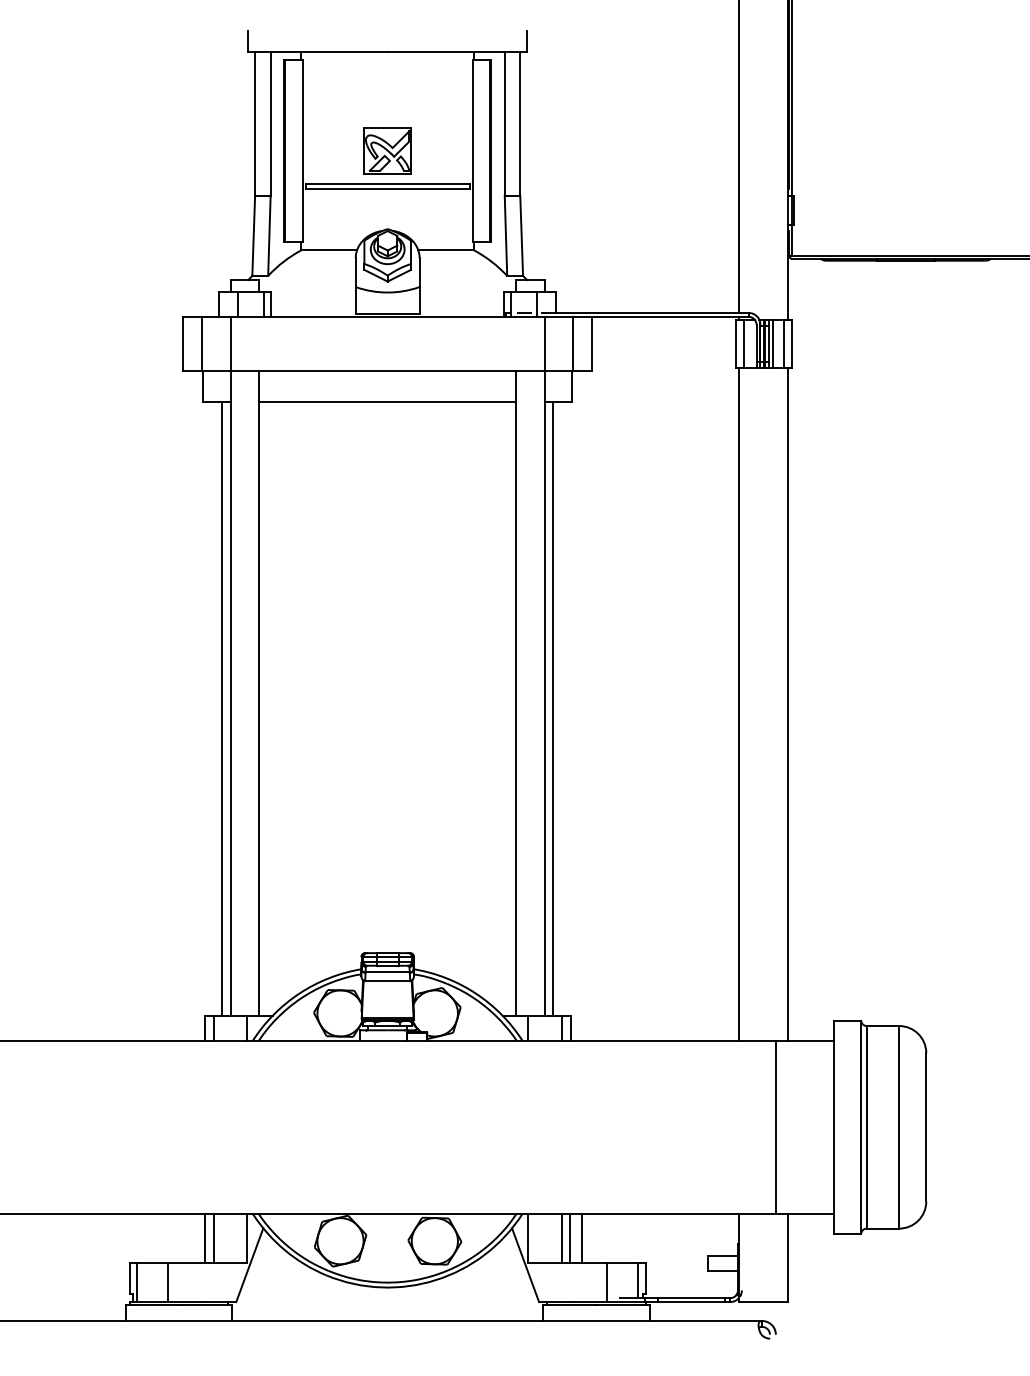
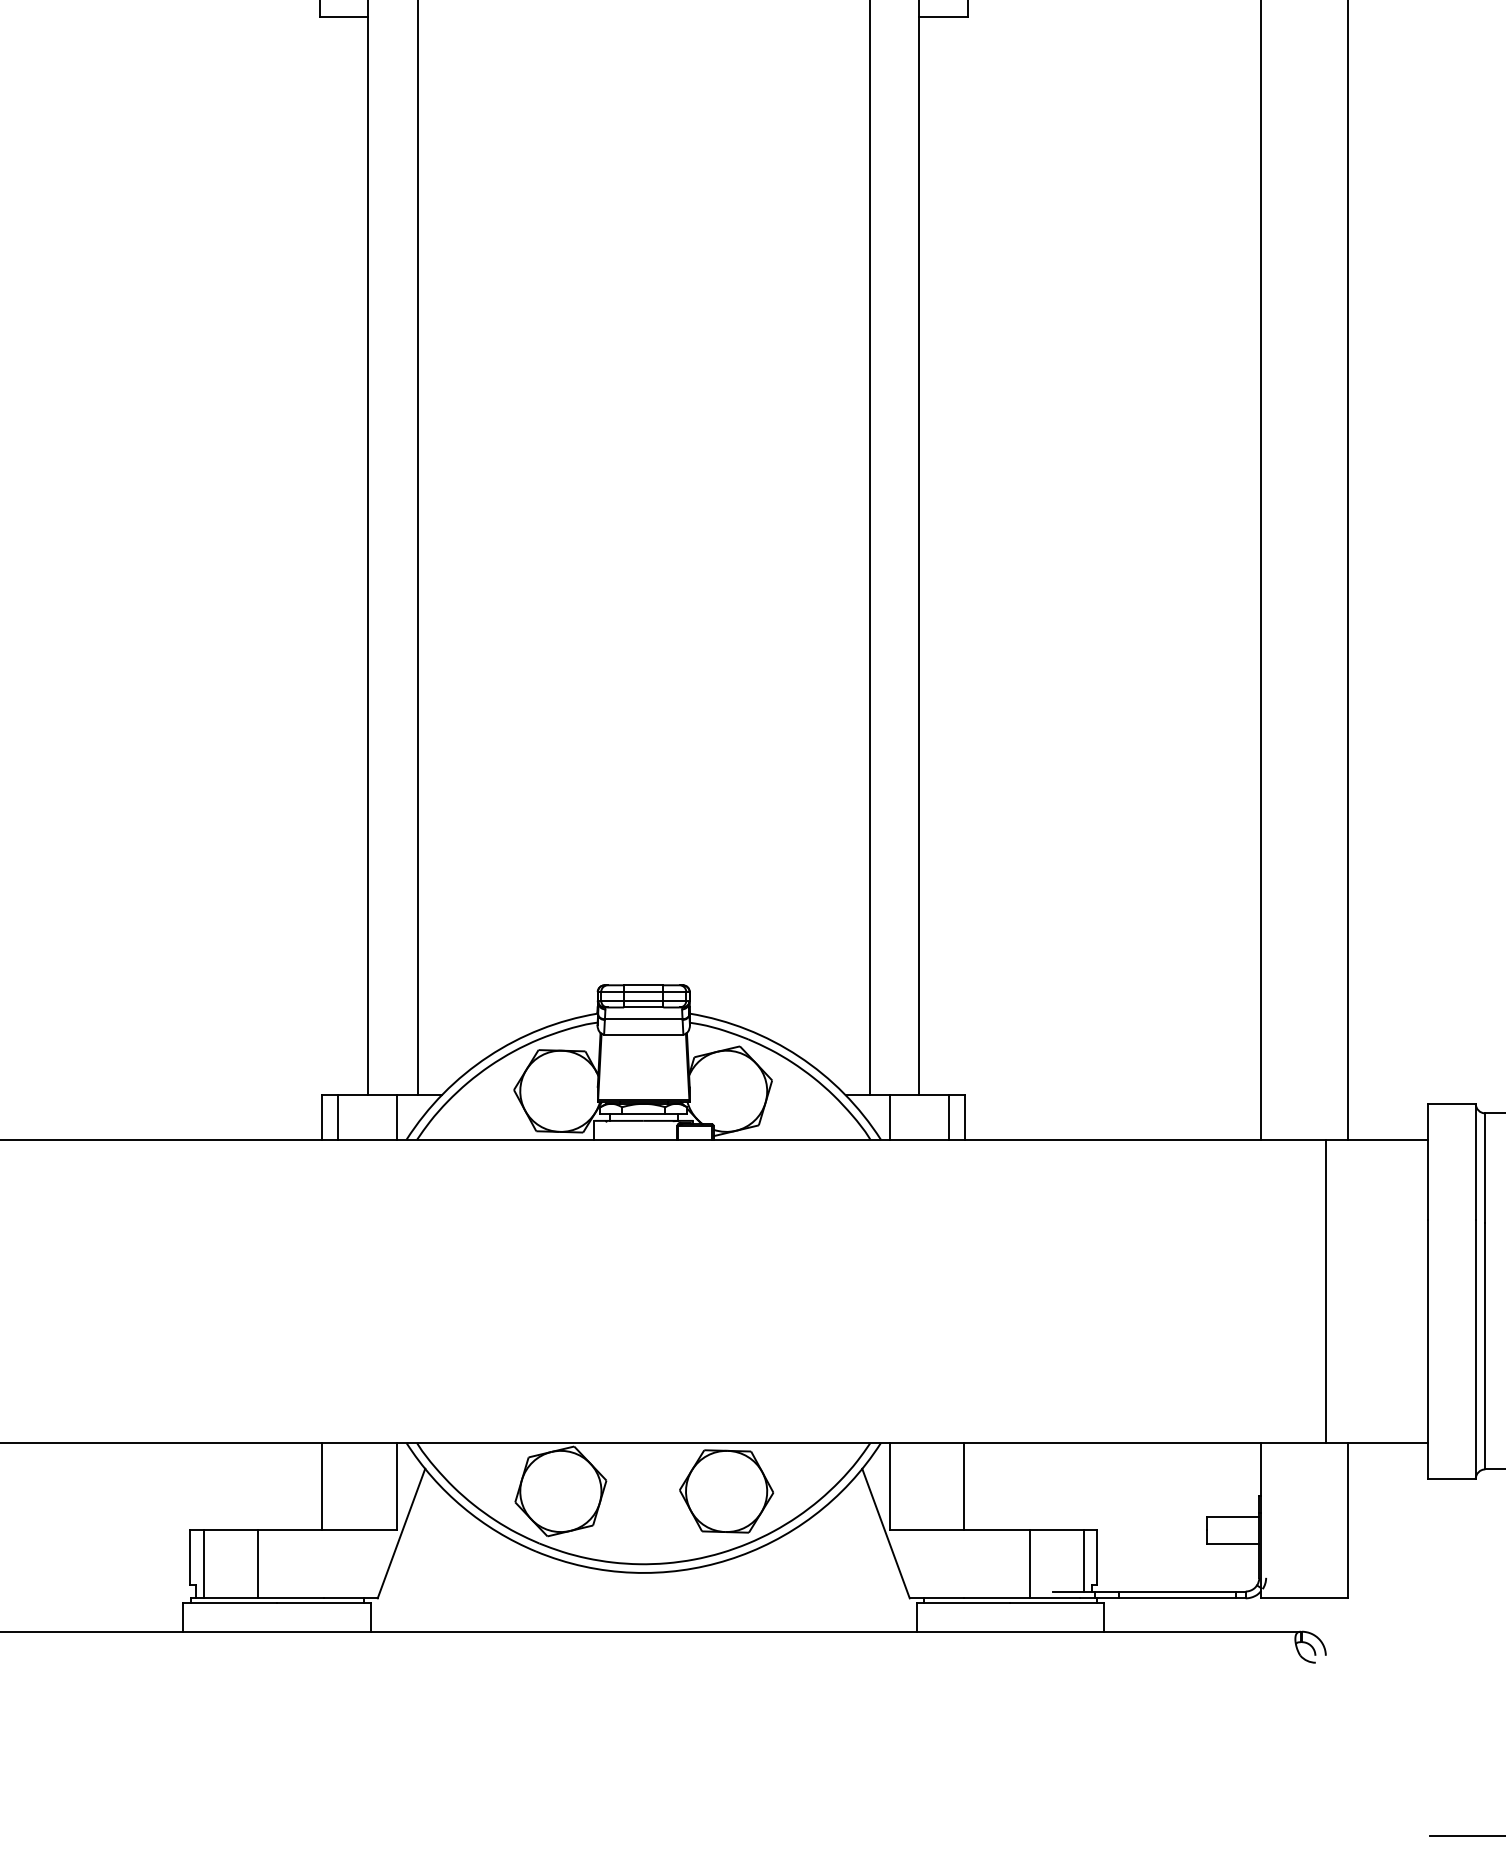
line: (387, 402) -> (643, 17), removed
line: (222, 708) -> (353, 555), removed
line: (553, 708) -> (935, 555), removed
line: (213, 1238) -> (337, 1486), removed
line: (561, 1238) -> (949, 1486), removed
line: (581, 1238) -> (984, 1486), removed

